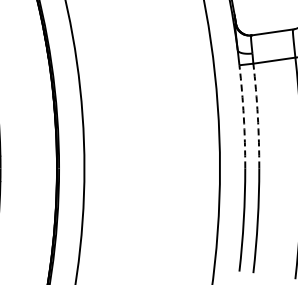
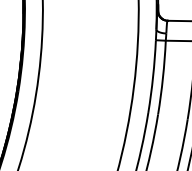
arc: (257, 115) -> (162, 77), dashed -> solid
arc: (243, 116) -> (152, 76), dashed -> solid

